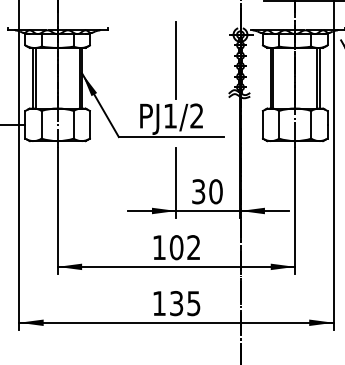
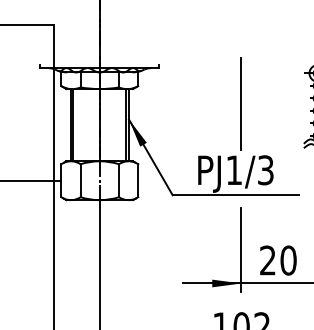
text: (196, 115) -> (265, 169), PJ1/2 -> PJ1/3
text: (198, 191) -> (267, 260), 30 -> 20

